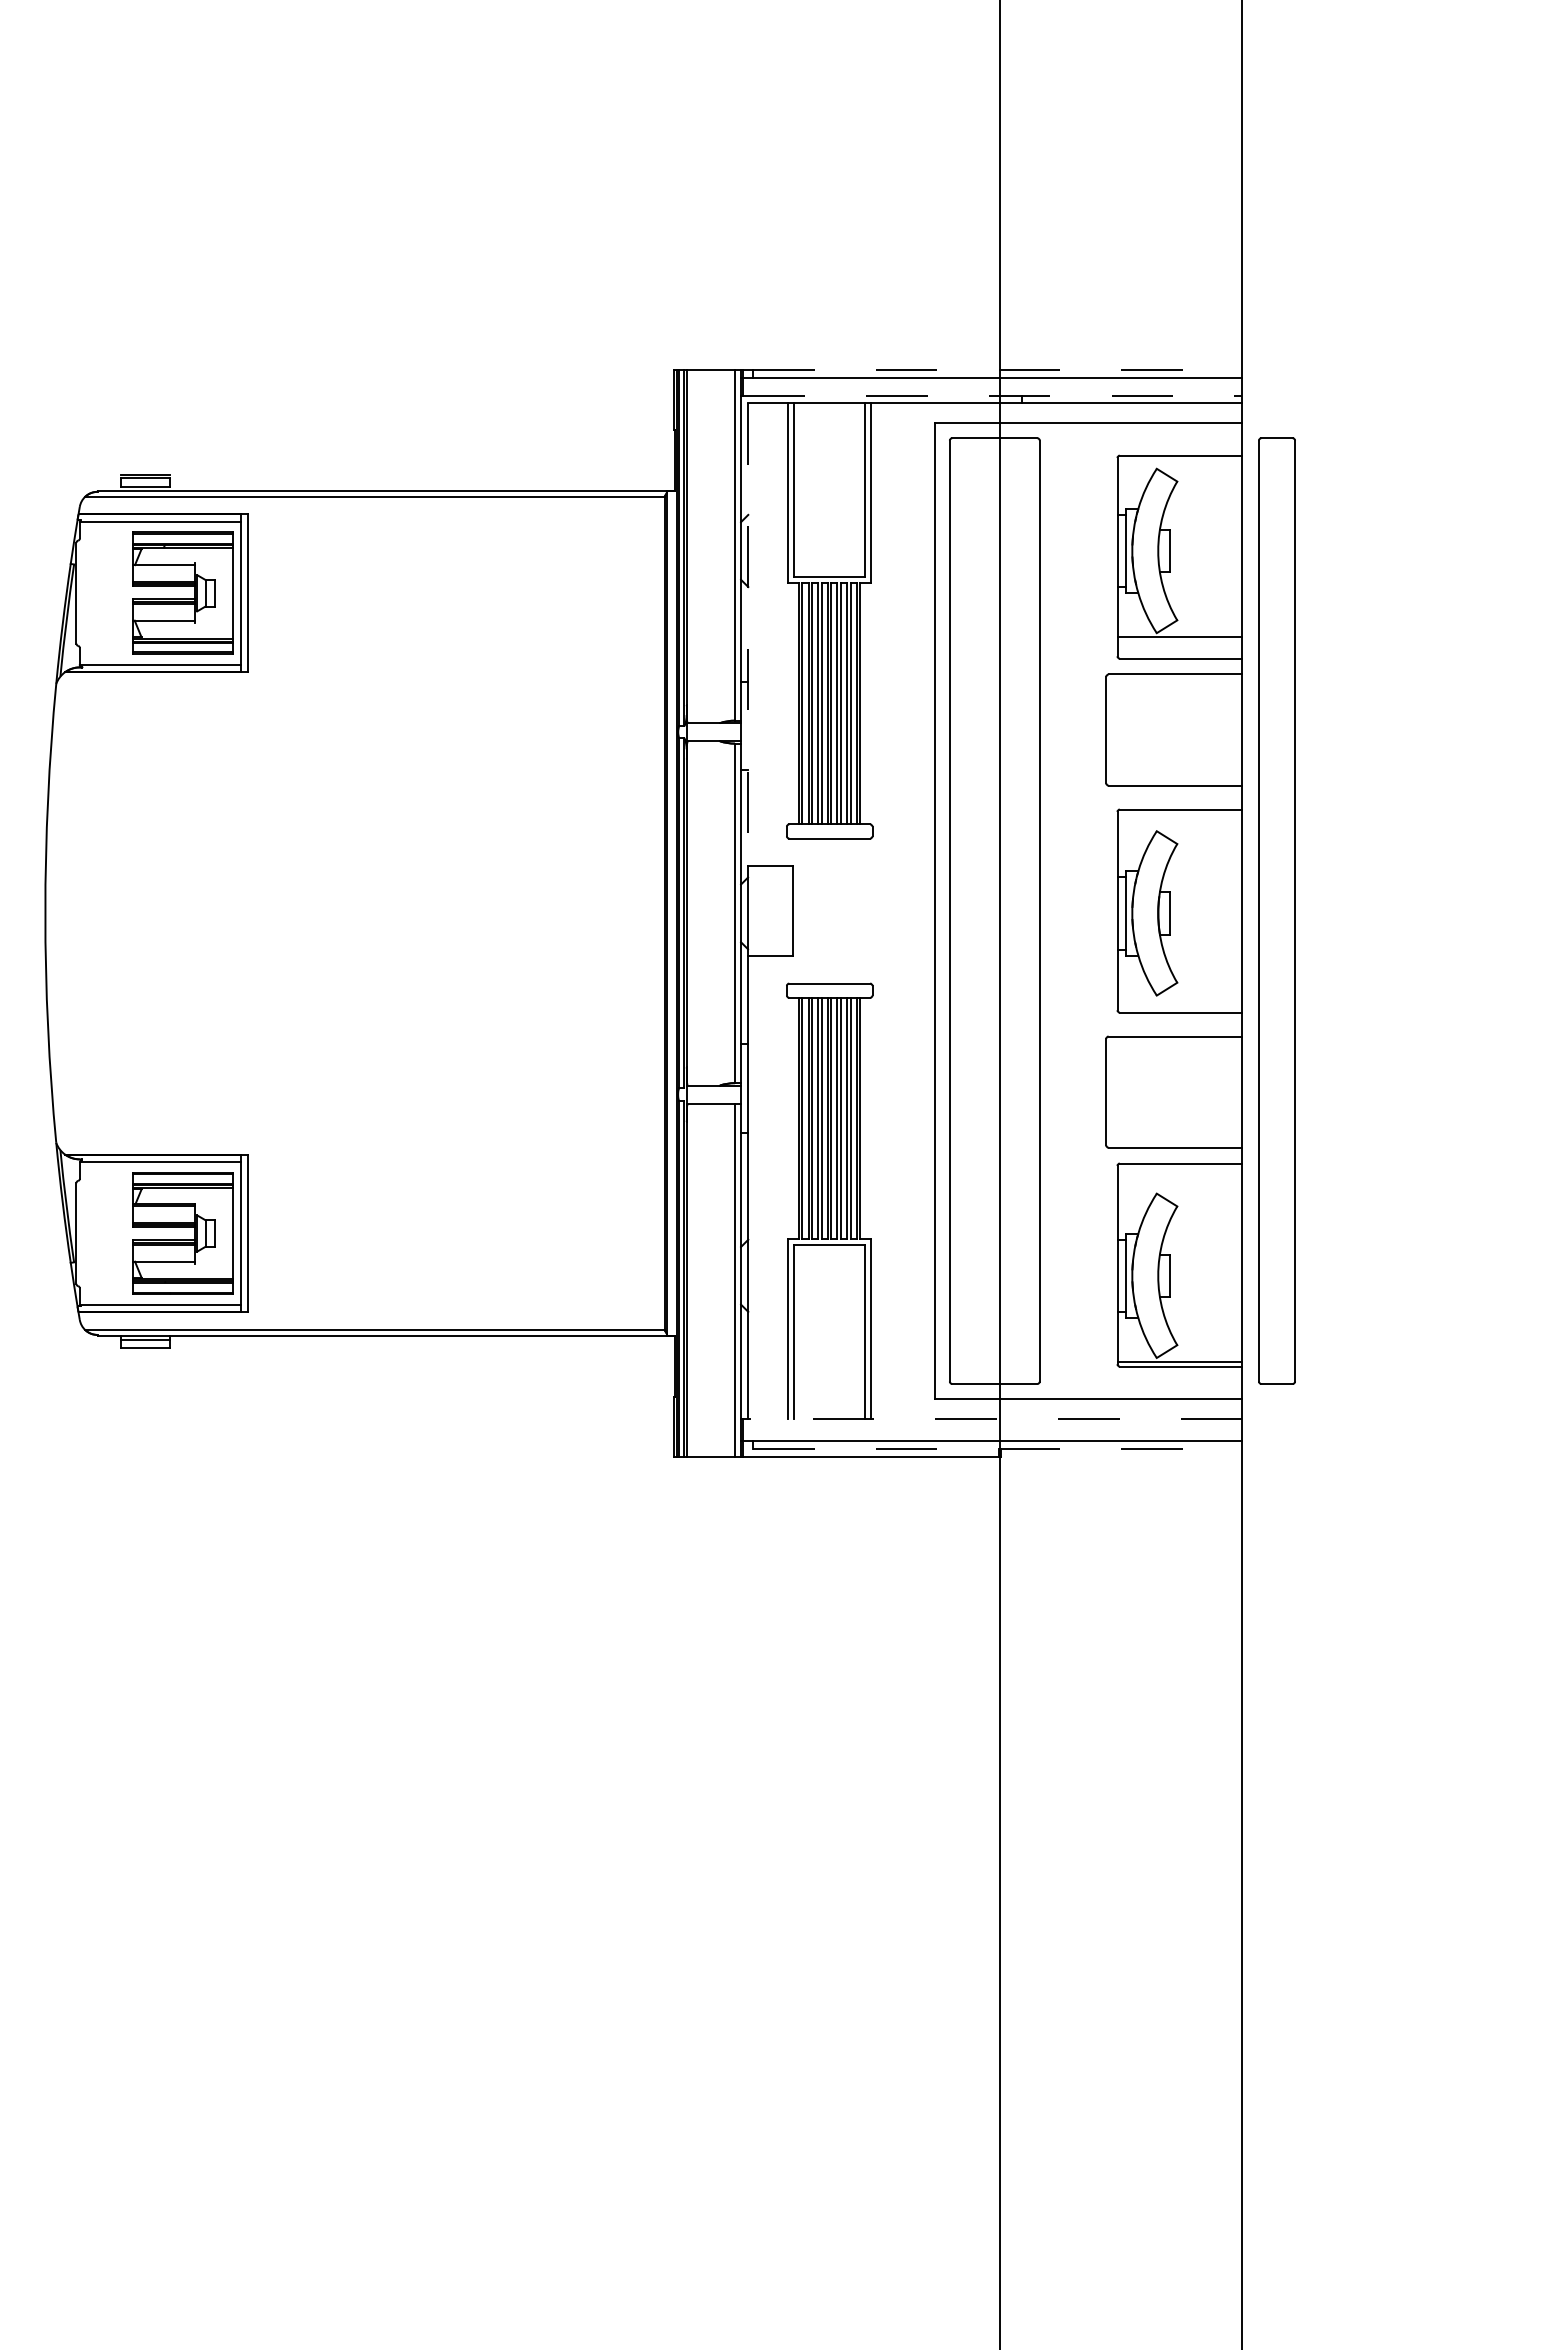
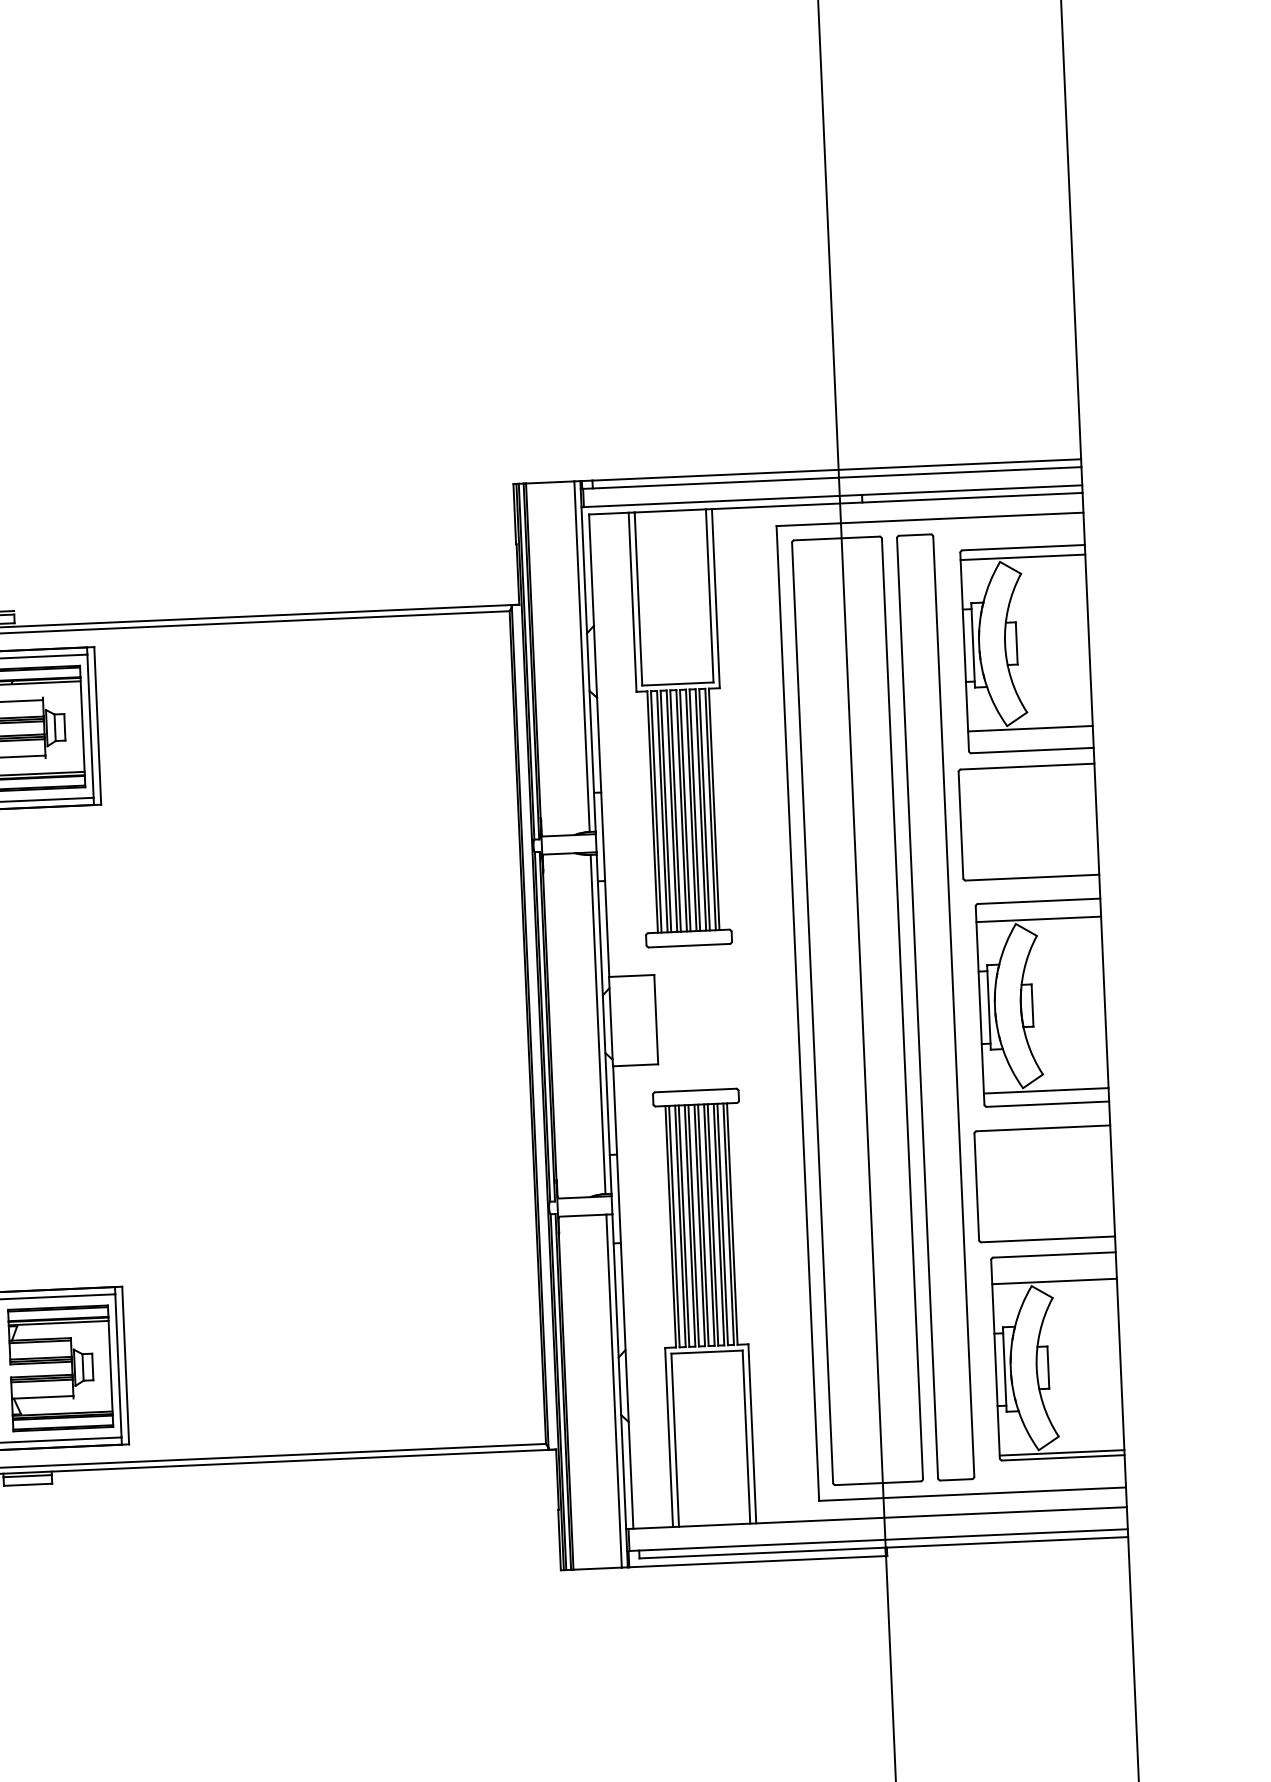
line: (997, 369) -> (836, 469), dashed -> solid
line: (993, 395) -> (833, 495), dashed -> solid
line: (1179, 465) -> (1022, 557), added
line: (748, 635) -> (599, 746), dashed -> solid
line: (1179, 827) -> (1038, 919), added
part: (1276, 910) -> (935, 1006), moved
line: (1179, 999) -> (1045, 1091), added
line: (1179, 1190) -> (1054, 1281), added
line: (992, 1418) -> (877, 1517), dashed -> solid
line: (997, 1448) -> (883, 1547), dashed -> solid

